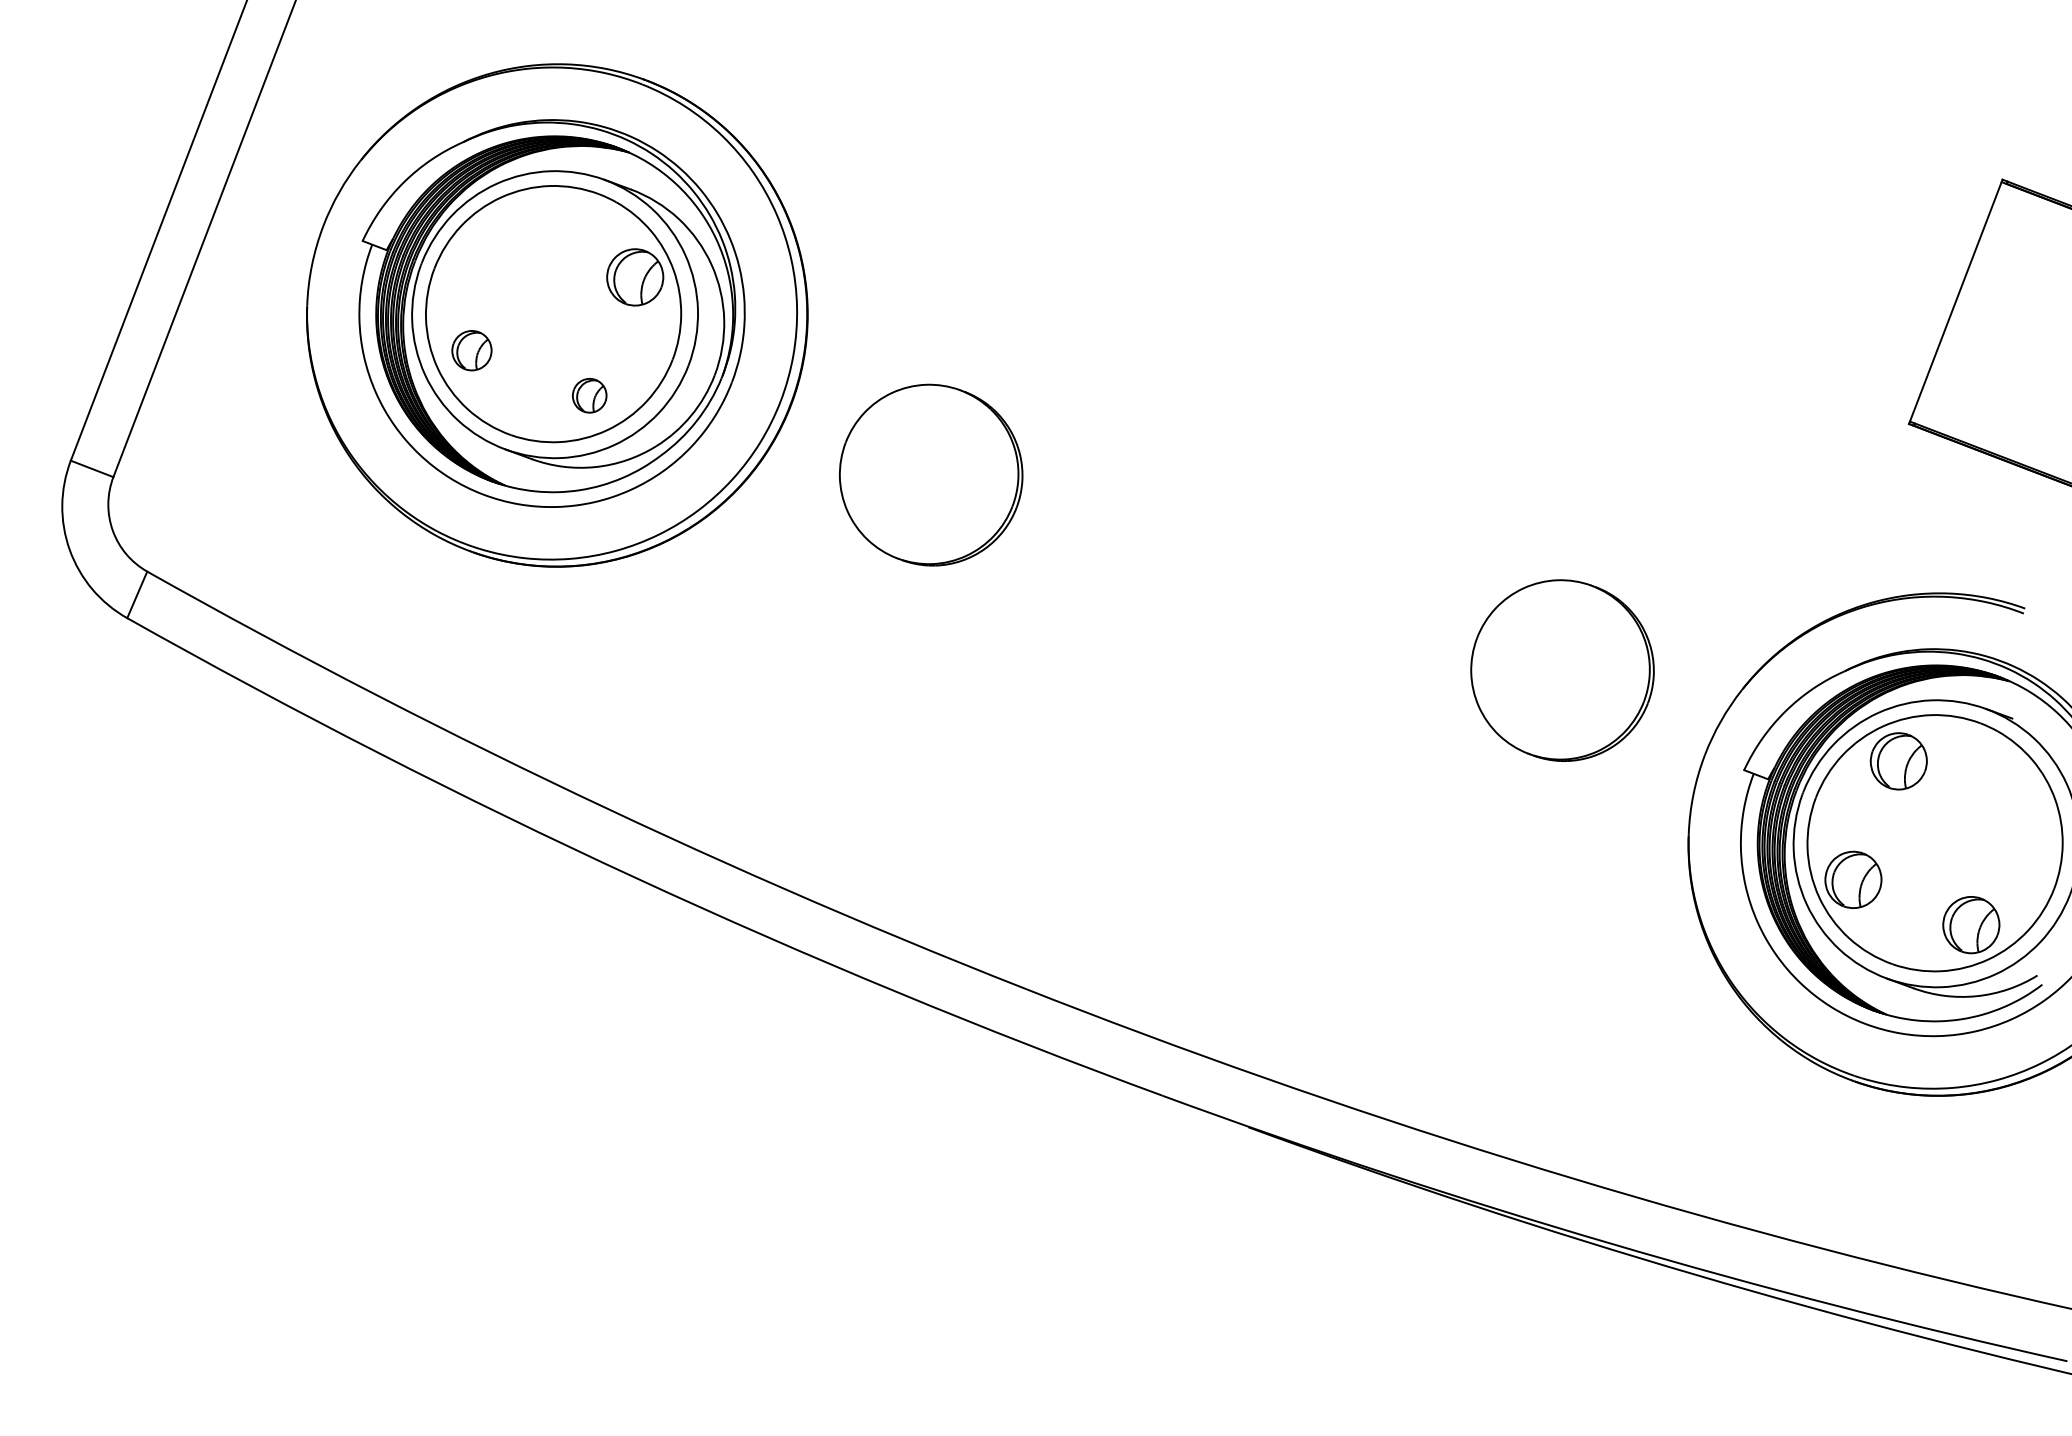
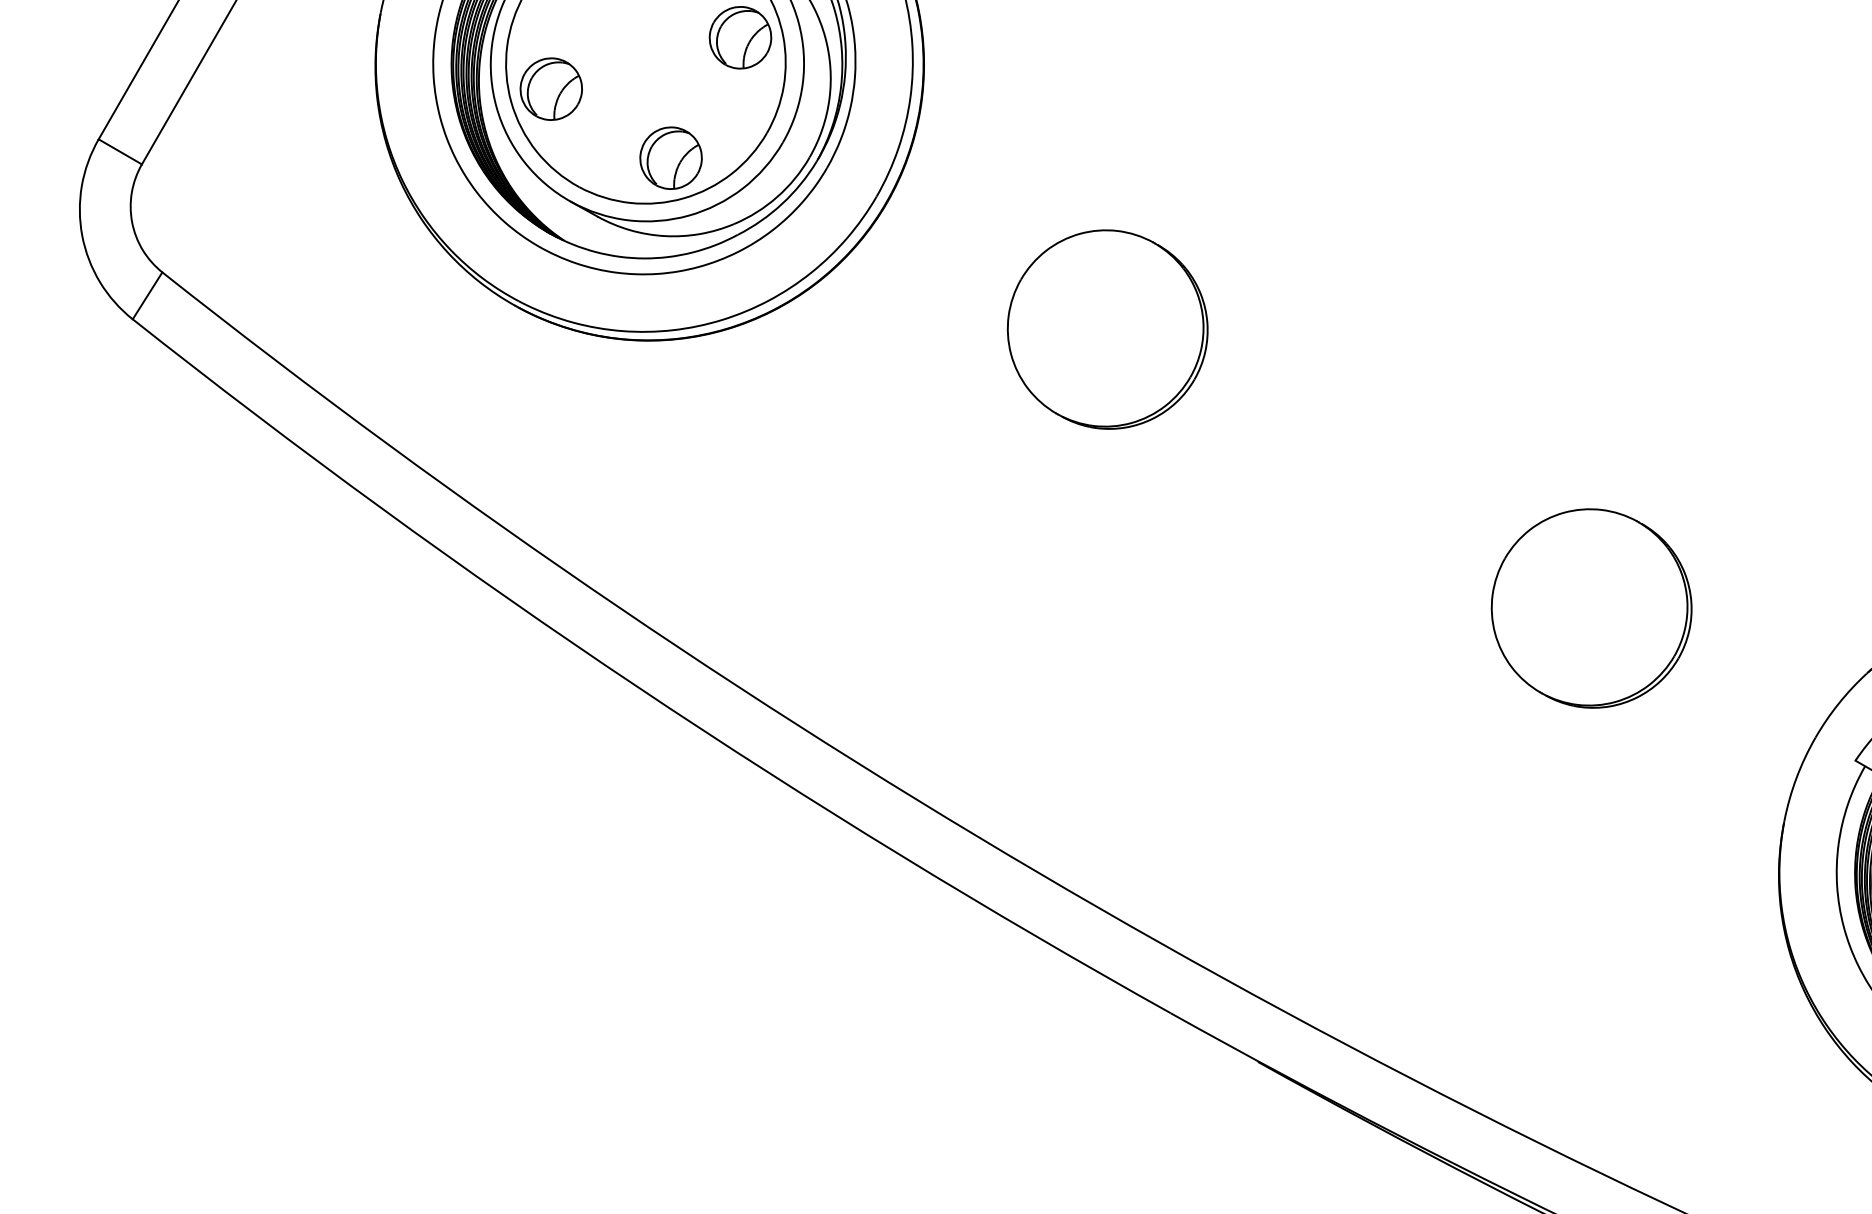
part: (471, 350) -> (550, 88), size x1.43
part: (589, 395) -> (670, 157), size x1.67
part: (931, 474) -> (1108, 328), moved
part: (1562, 670) -> (1591, 608), moved

